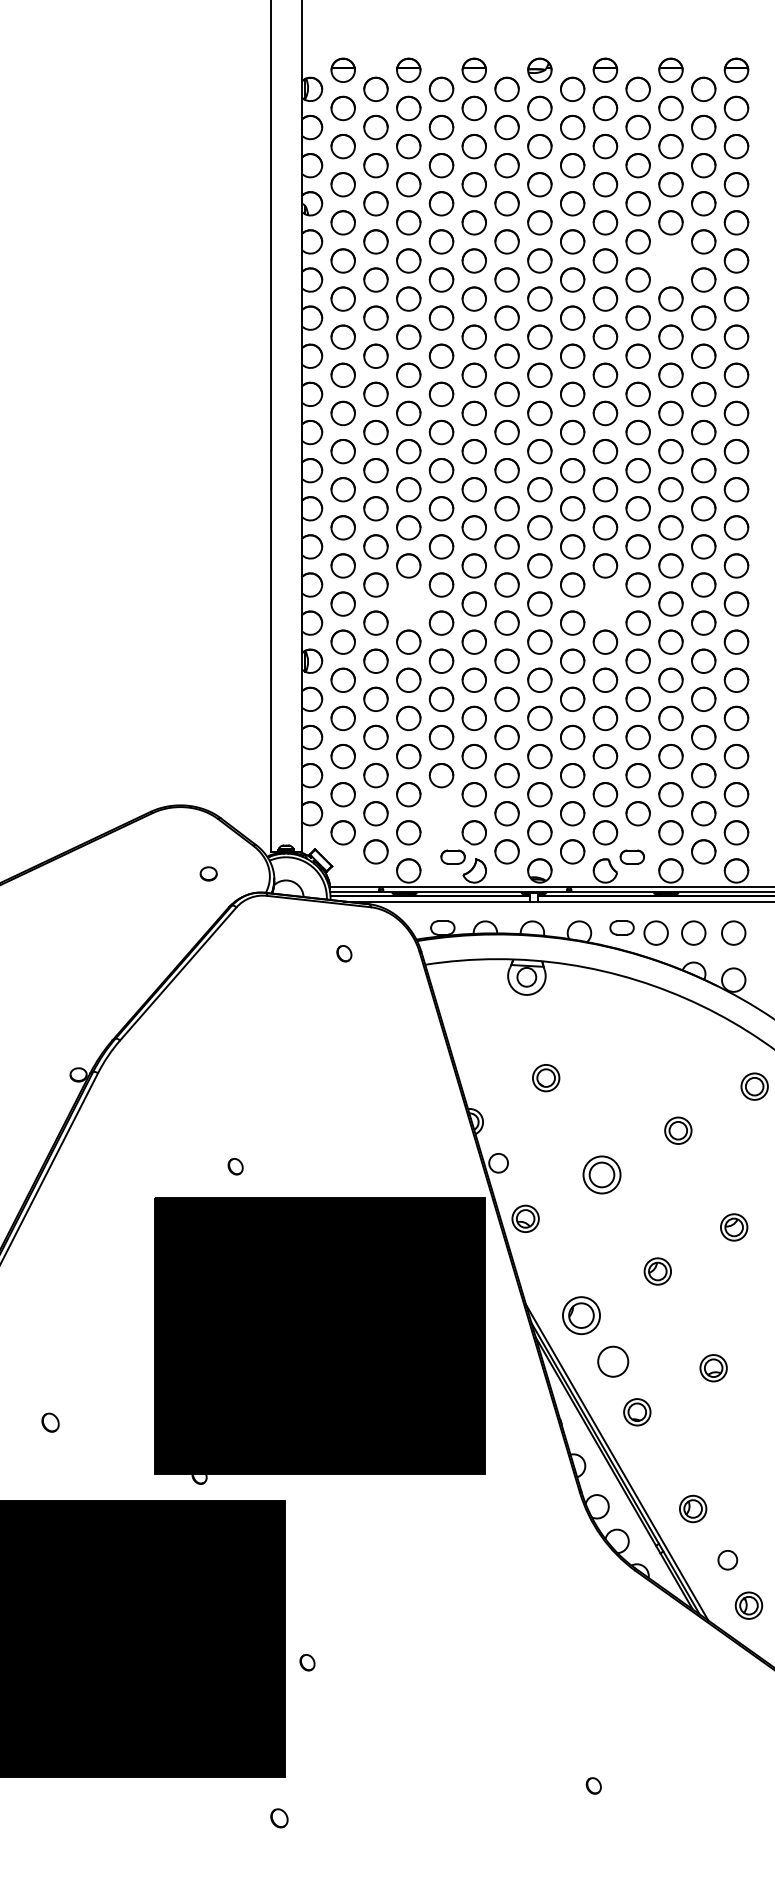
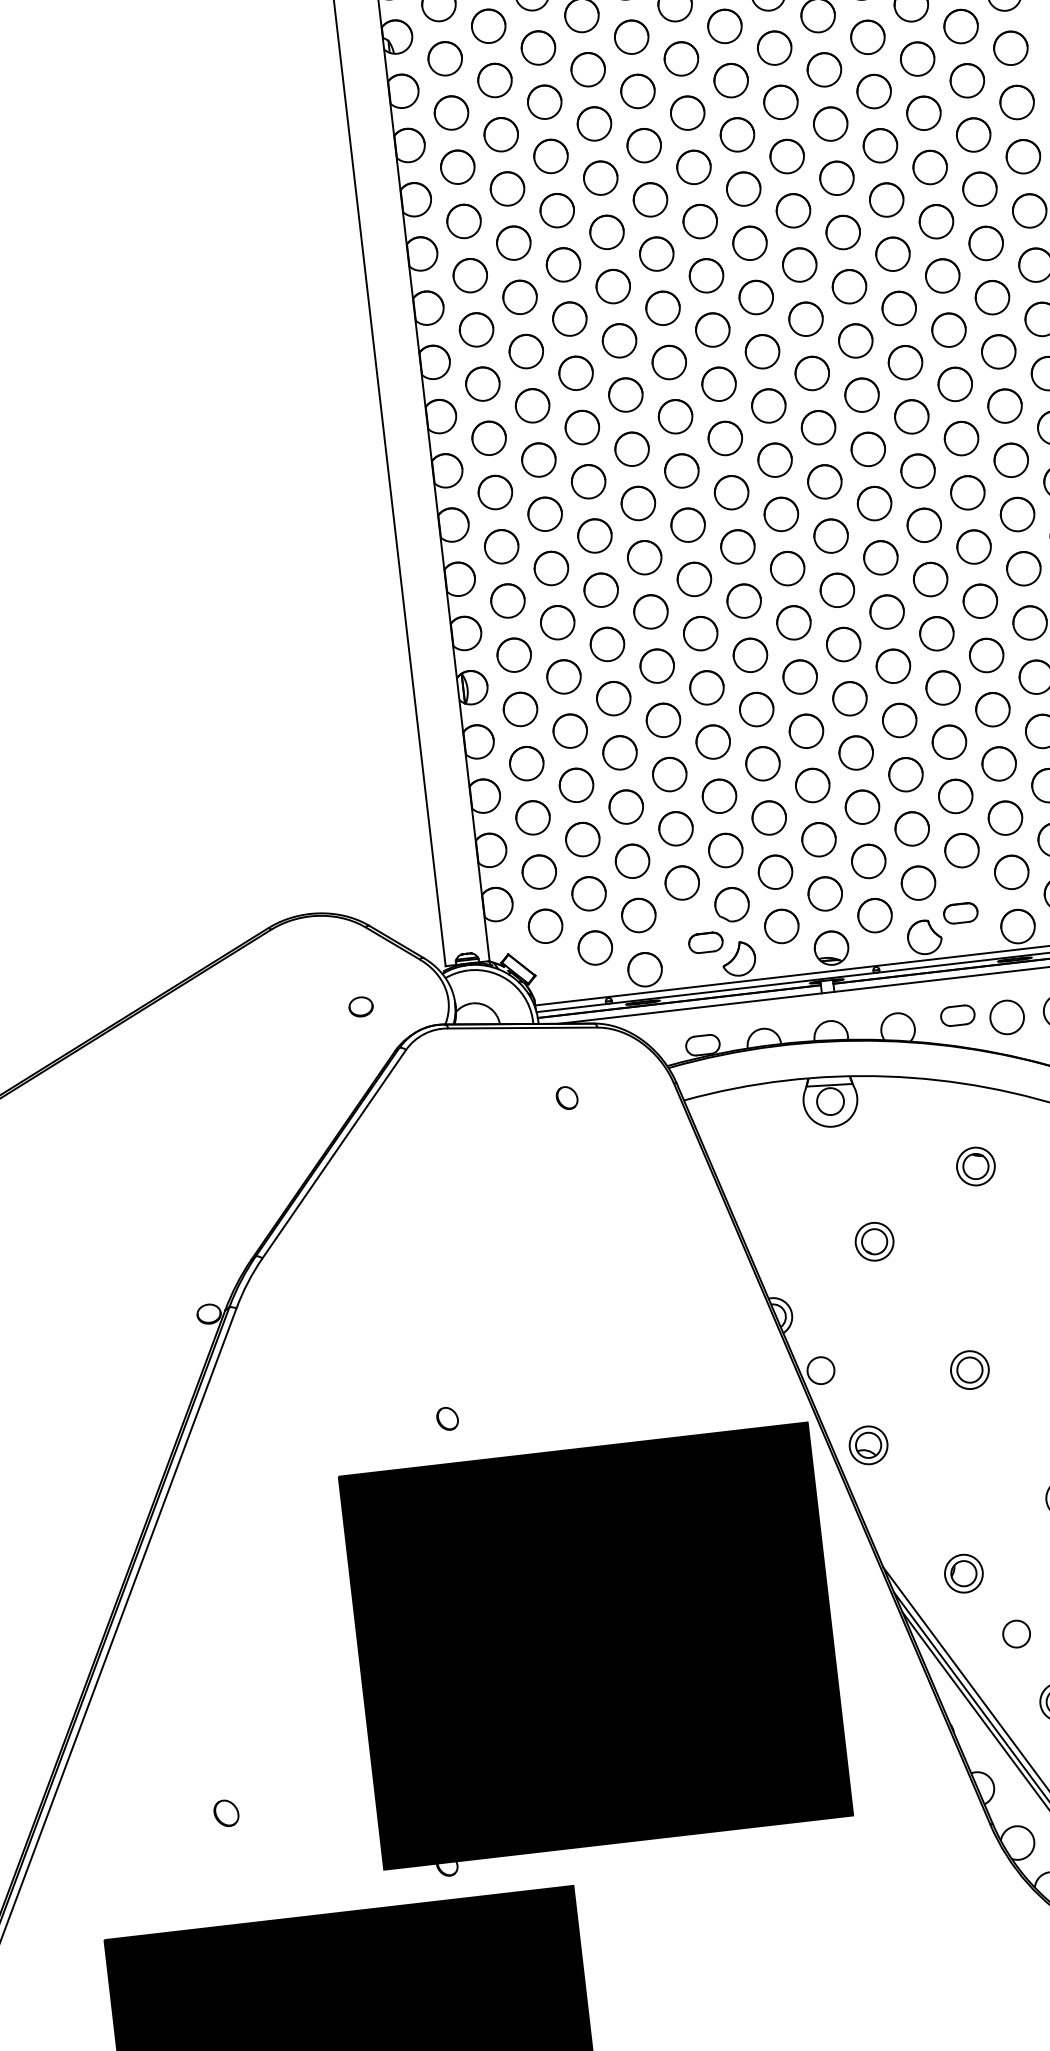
circle: (670, 260) -> (916, 58), added
circle: (408, 603) -> (600, 589), added
part: (605, 603) -> (880, 556), added
part: (441, 813) -> (682, 882), added
part: (622, 1034) -> (975, 1167), added
part: (601, 1174) -> (969, 1369), size x0.71
part: (581, 1315) -> (963, 1573), size x0.71
circle: (612, 1361) -> (1015, 1633), size x0.62

